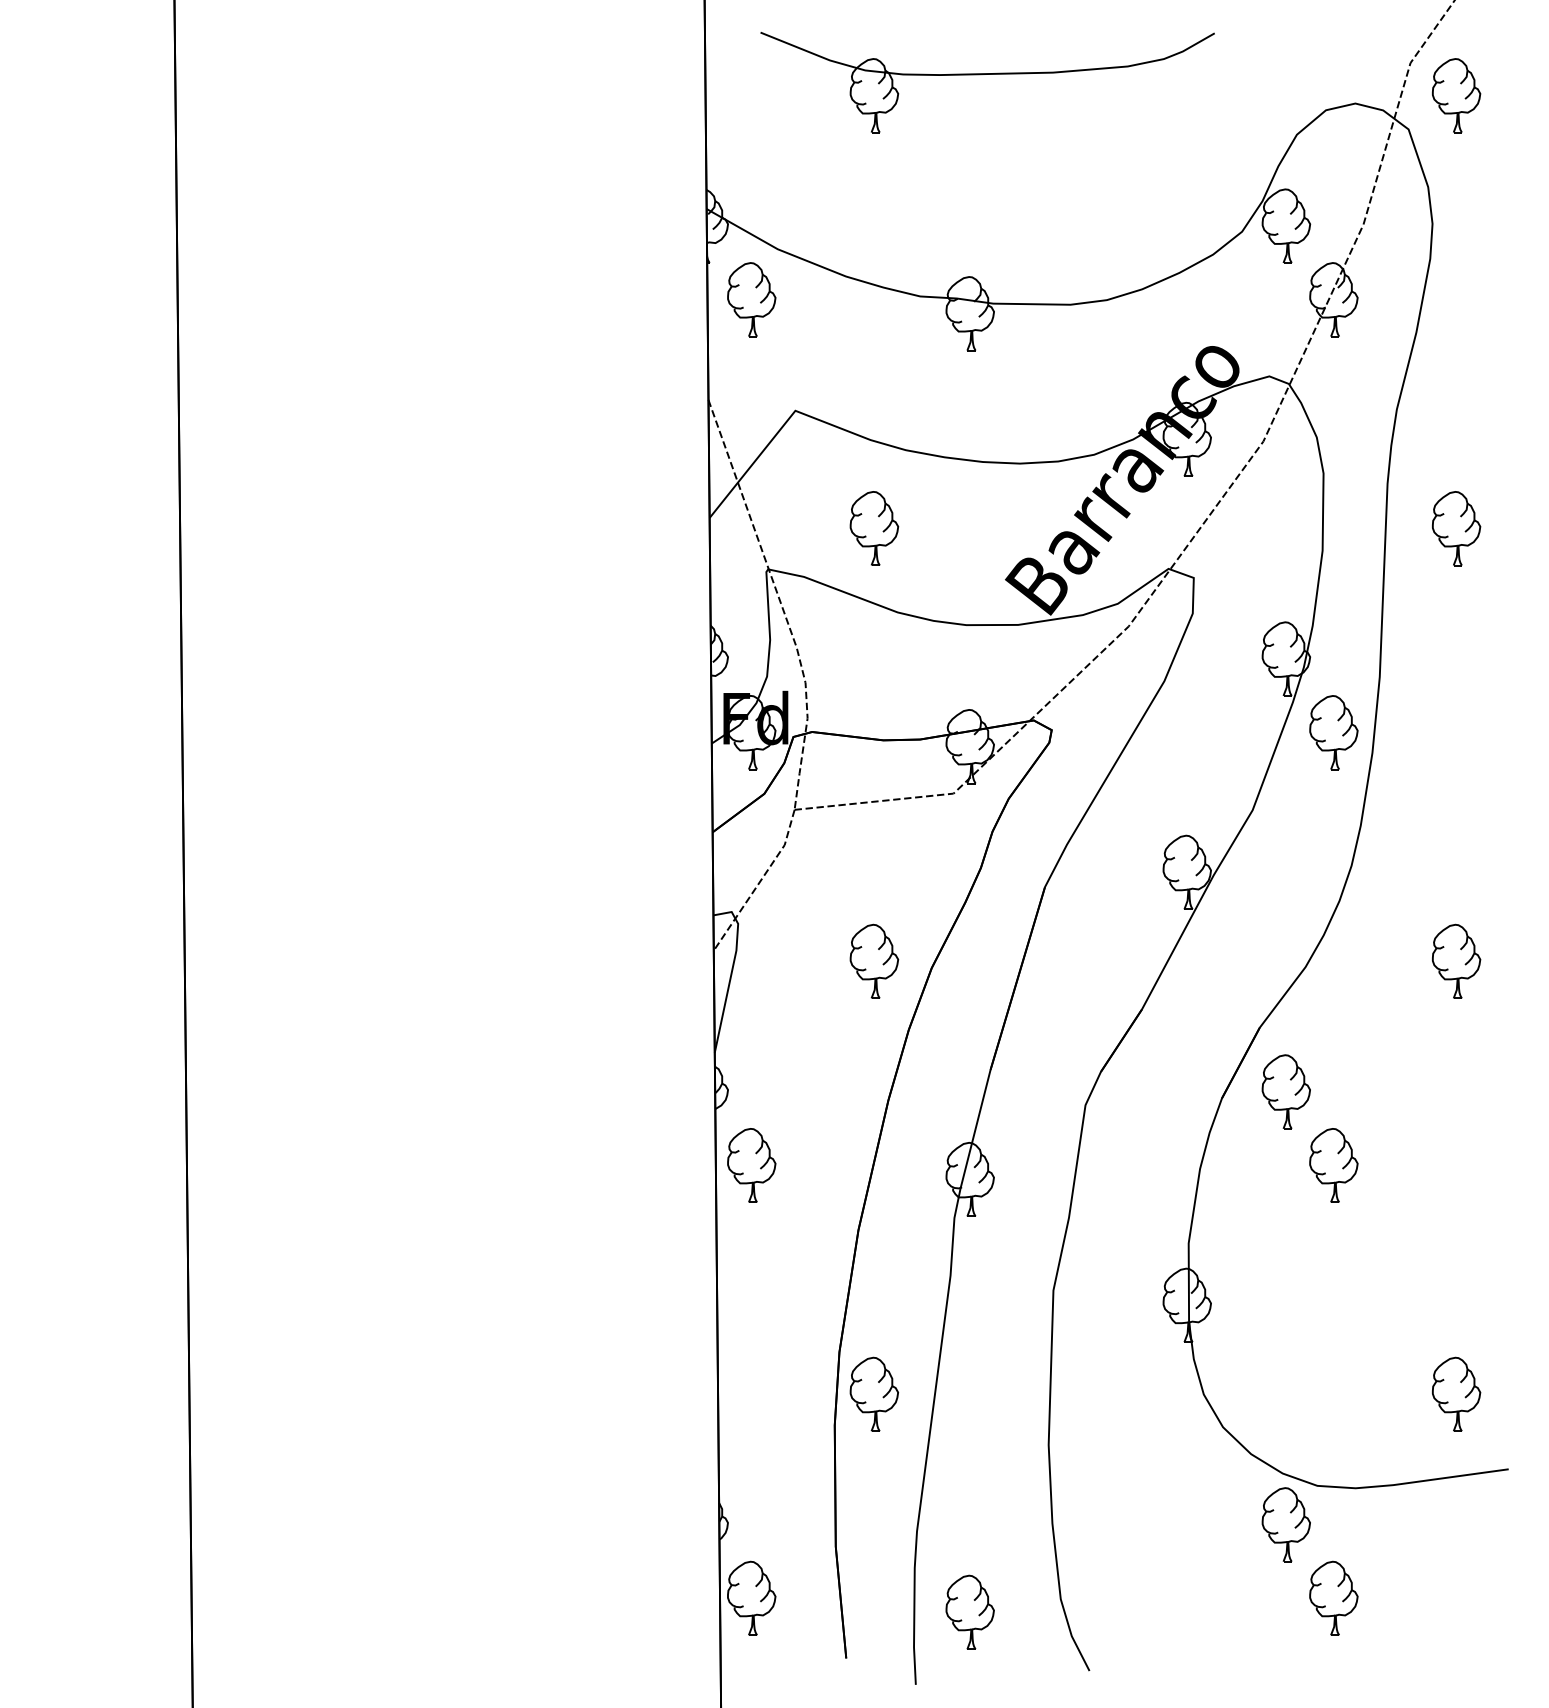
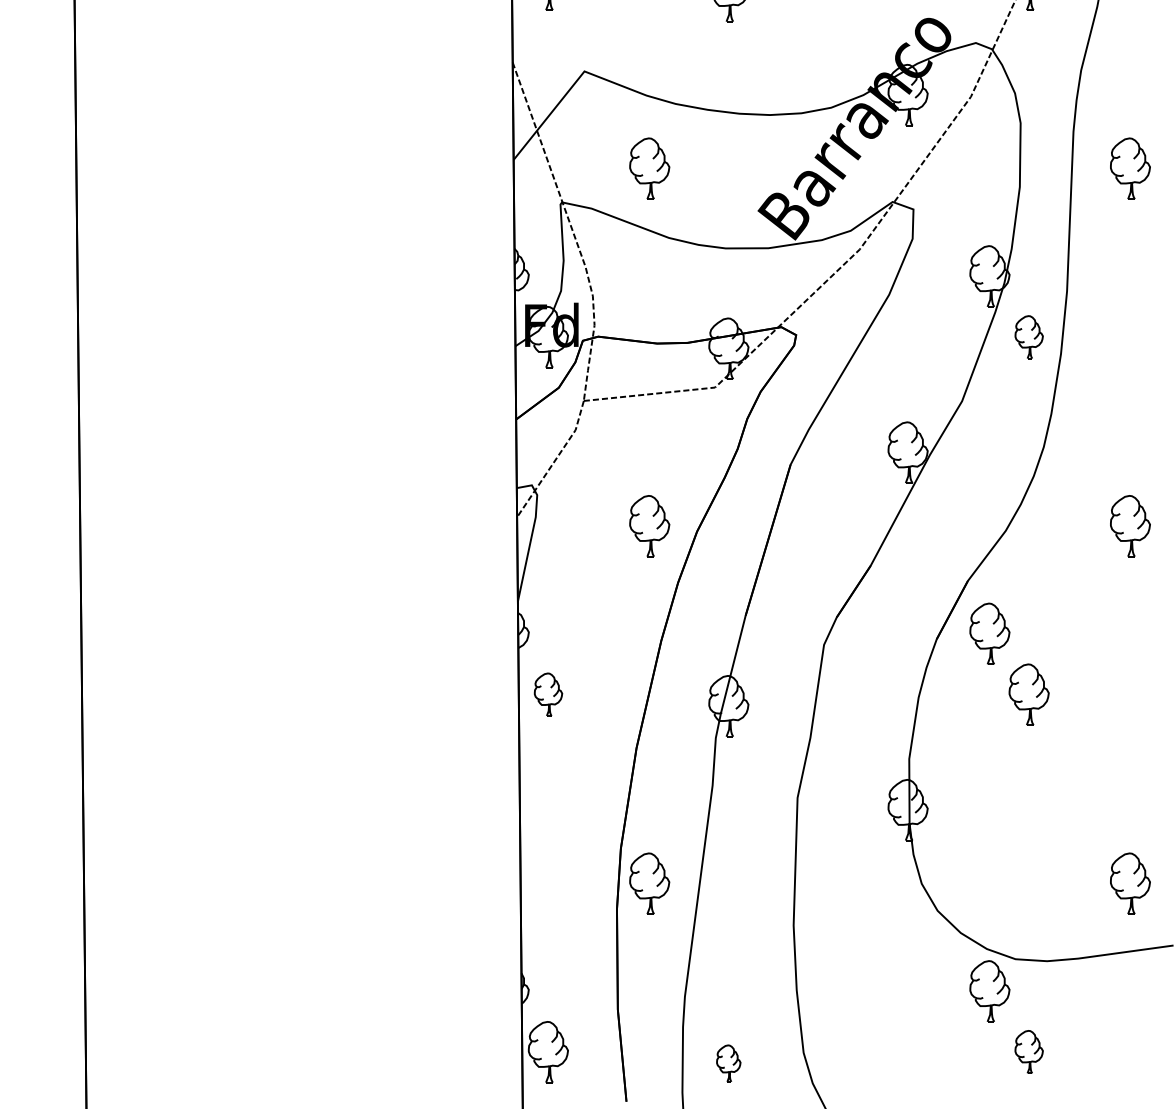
part: (1333, 732) -> (1028, 337), size x0.7
part: (751, 1165) -> (548, 694), size x0.7
part: (1333, 1597) -> (1028, 1051), size x0.7
part: (969, 1611) -> (728, 1062), size x0.6

